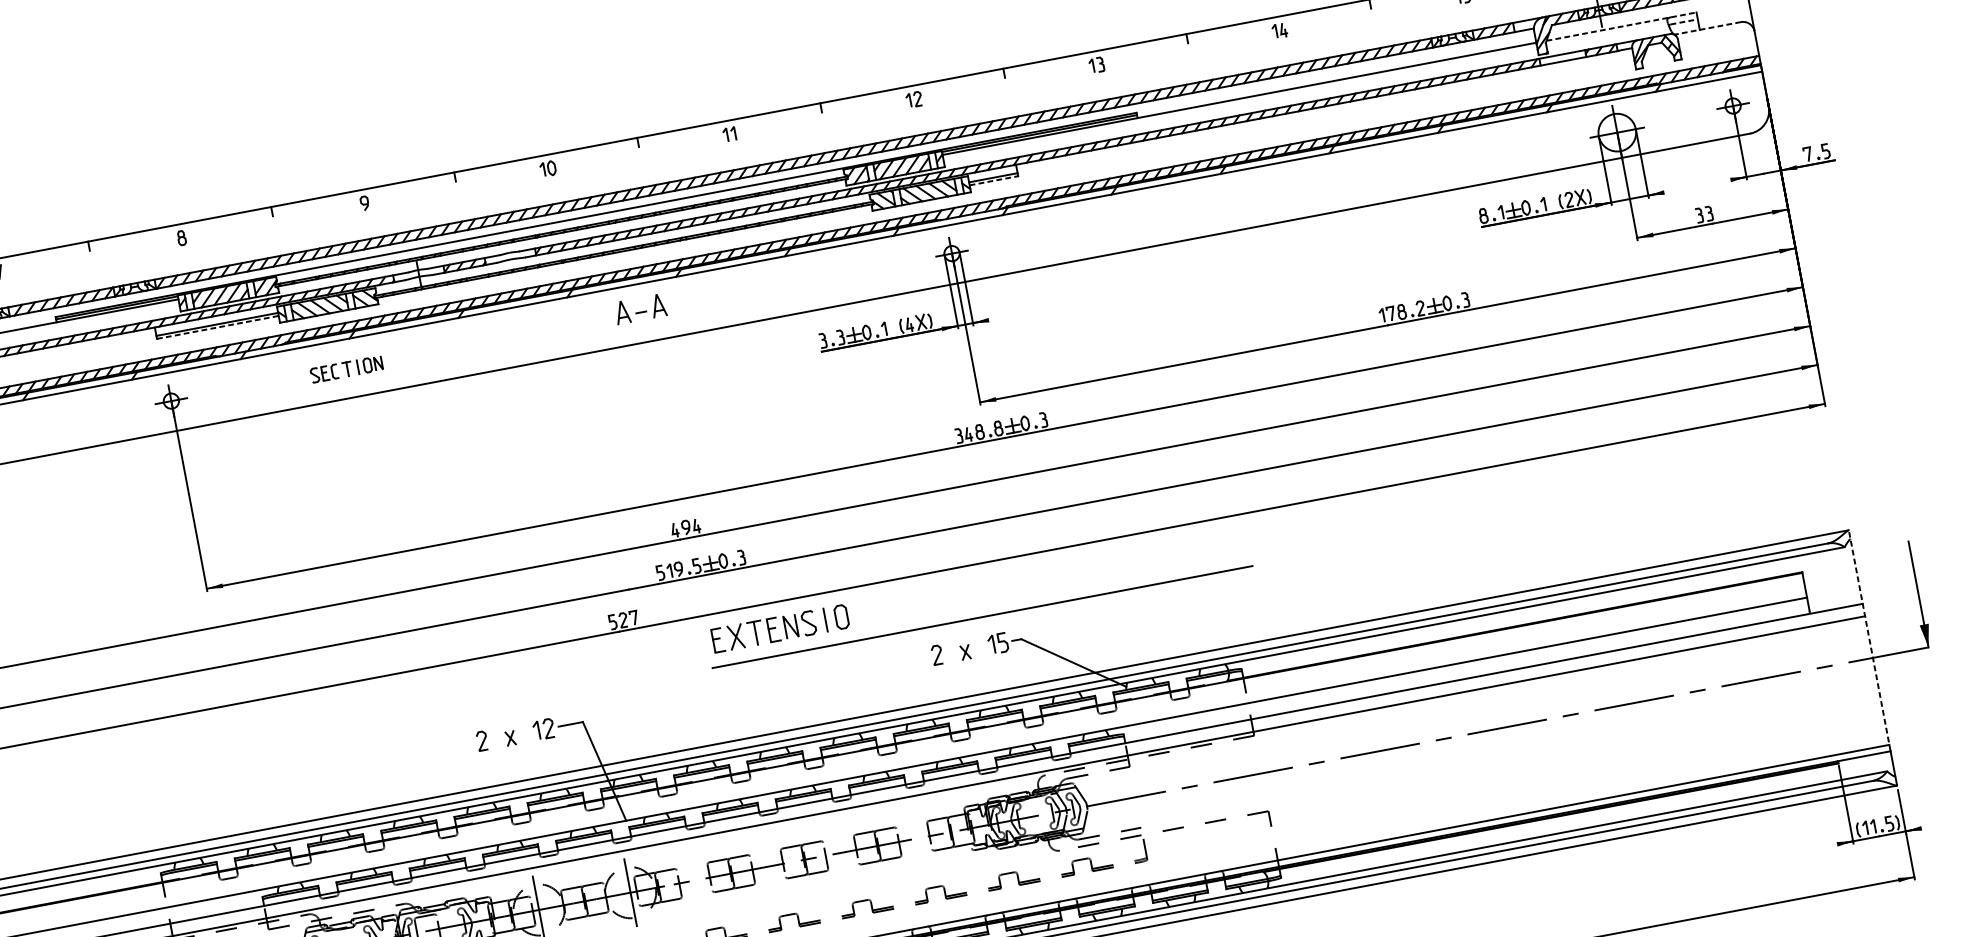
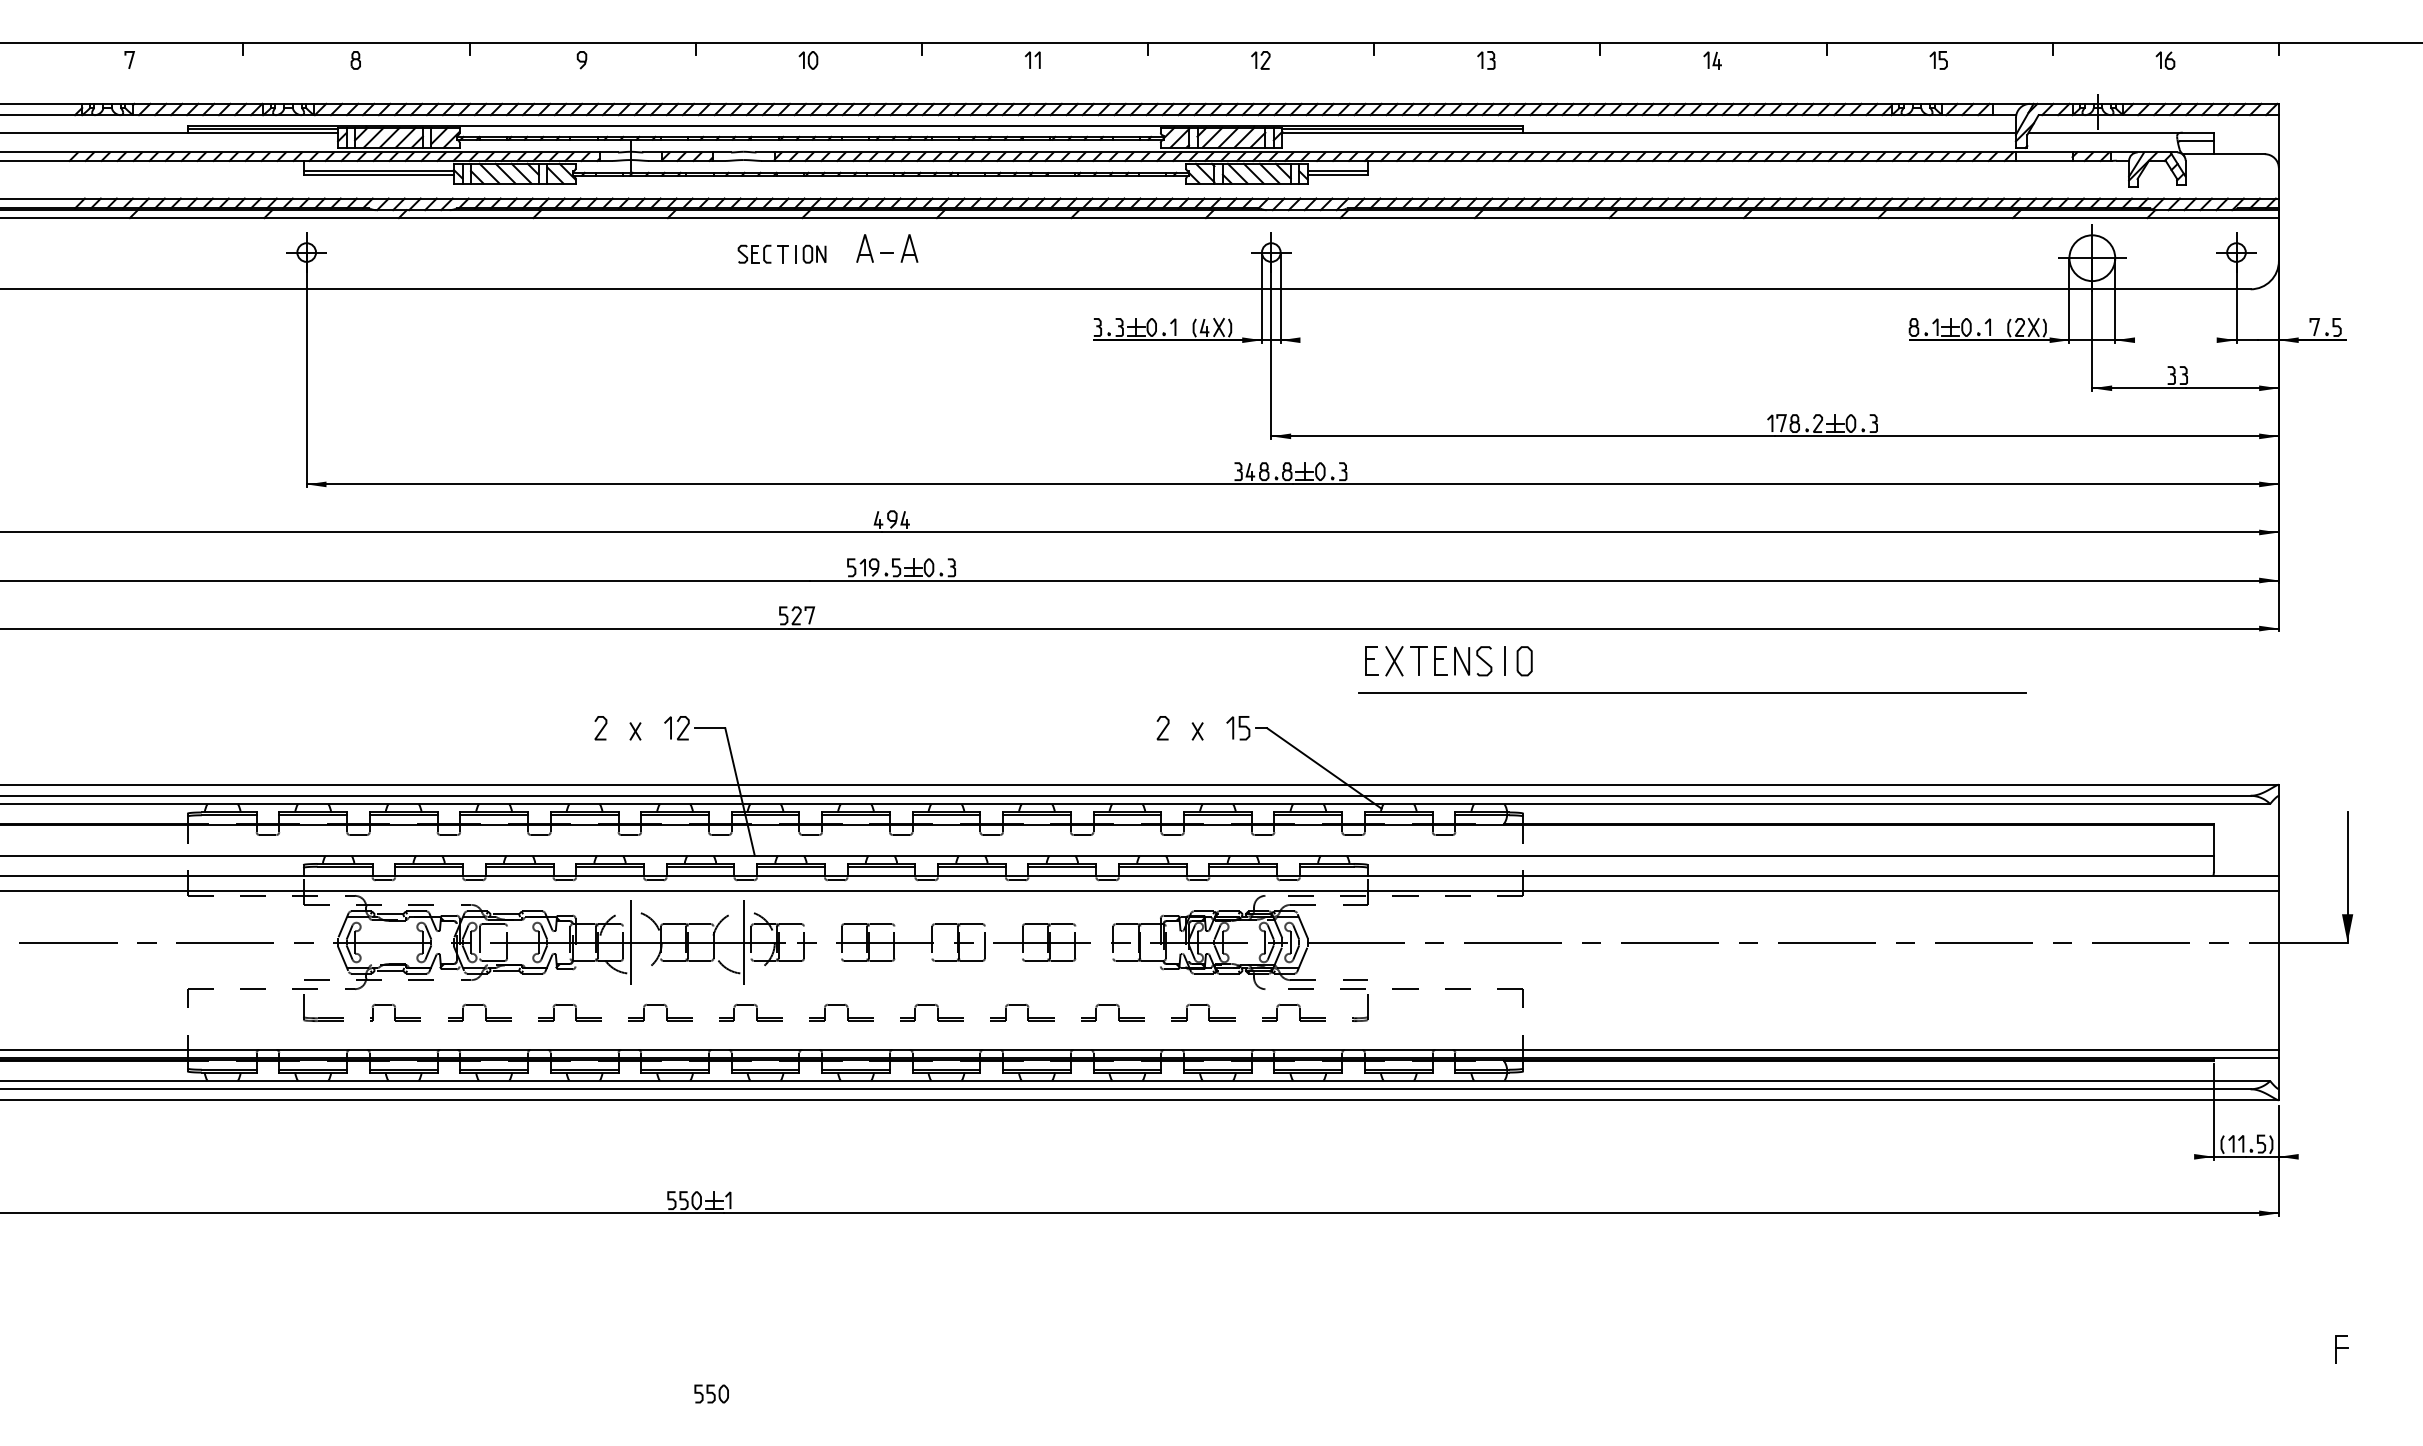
line: (1684, 22) -> (2197, 141), dashed -> solid
line: (1621, 26) -> (2121, 132), dashed -> solid
line: (1707, 28) -> (2223, 154), dashed -> solid
line: (993, 181) -> (1337, 175), dashed -> solid
line: (218, 327) -> (379, 175), dashed -> solid
part: (346, 368) -> (781, 253), moved
part: (982, 616) -> (1692, 692), moved
line: (1869, 640) -> (2278, 920), dashed -> solid

